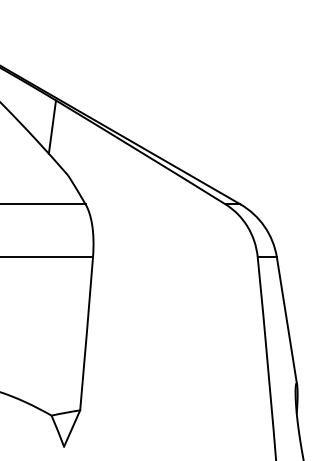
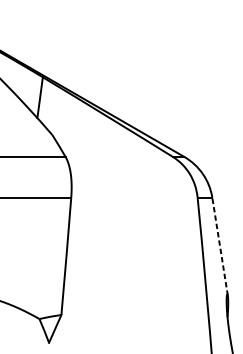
line: (287, 321) -> (220, 246), solid -> dashed

